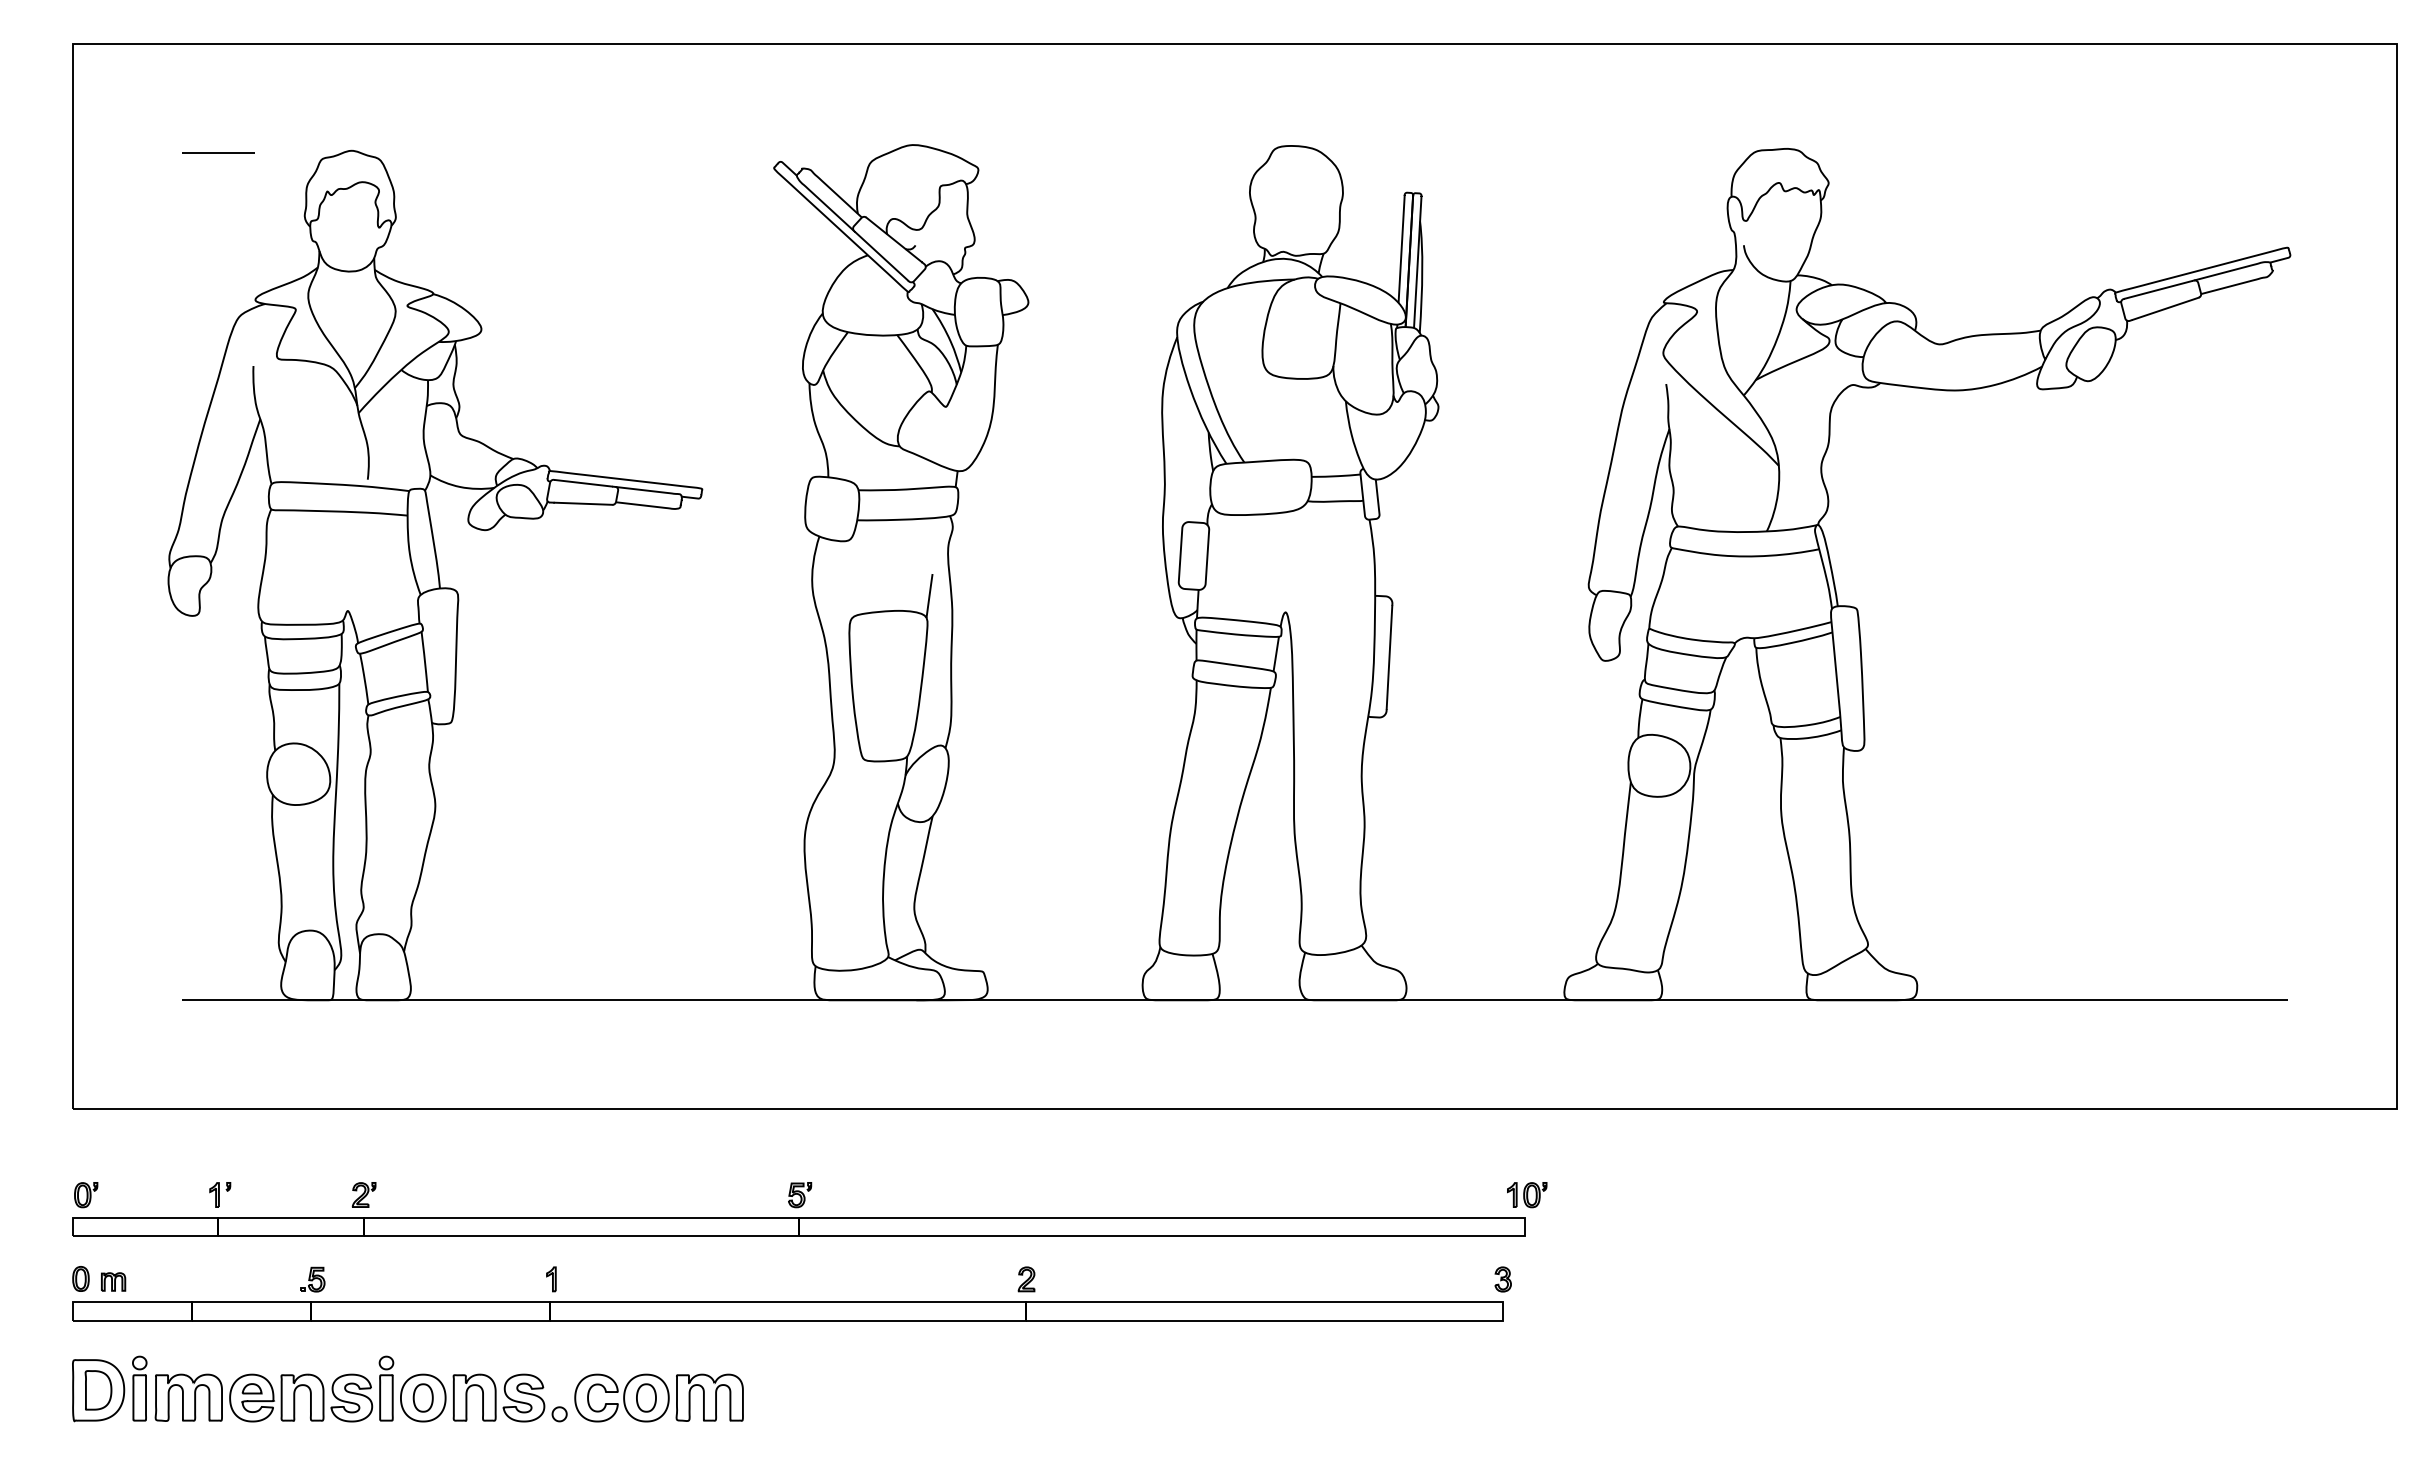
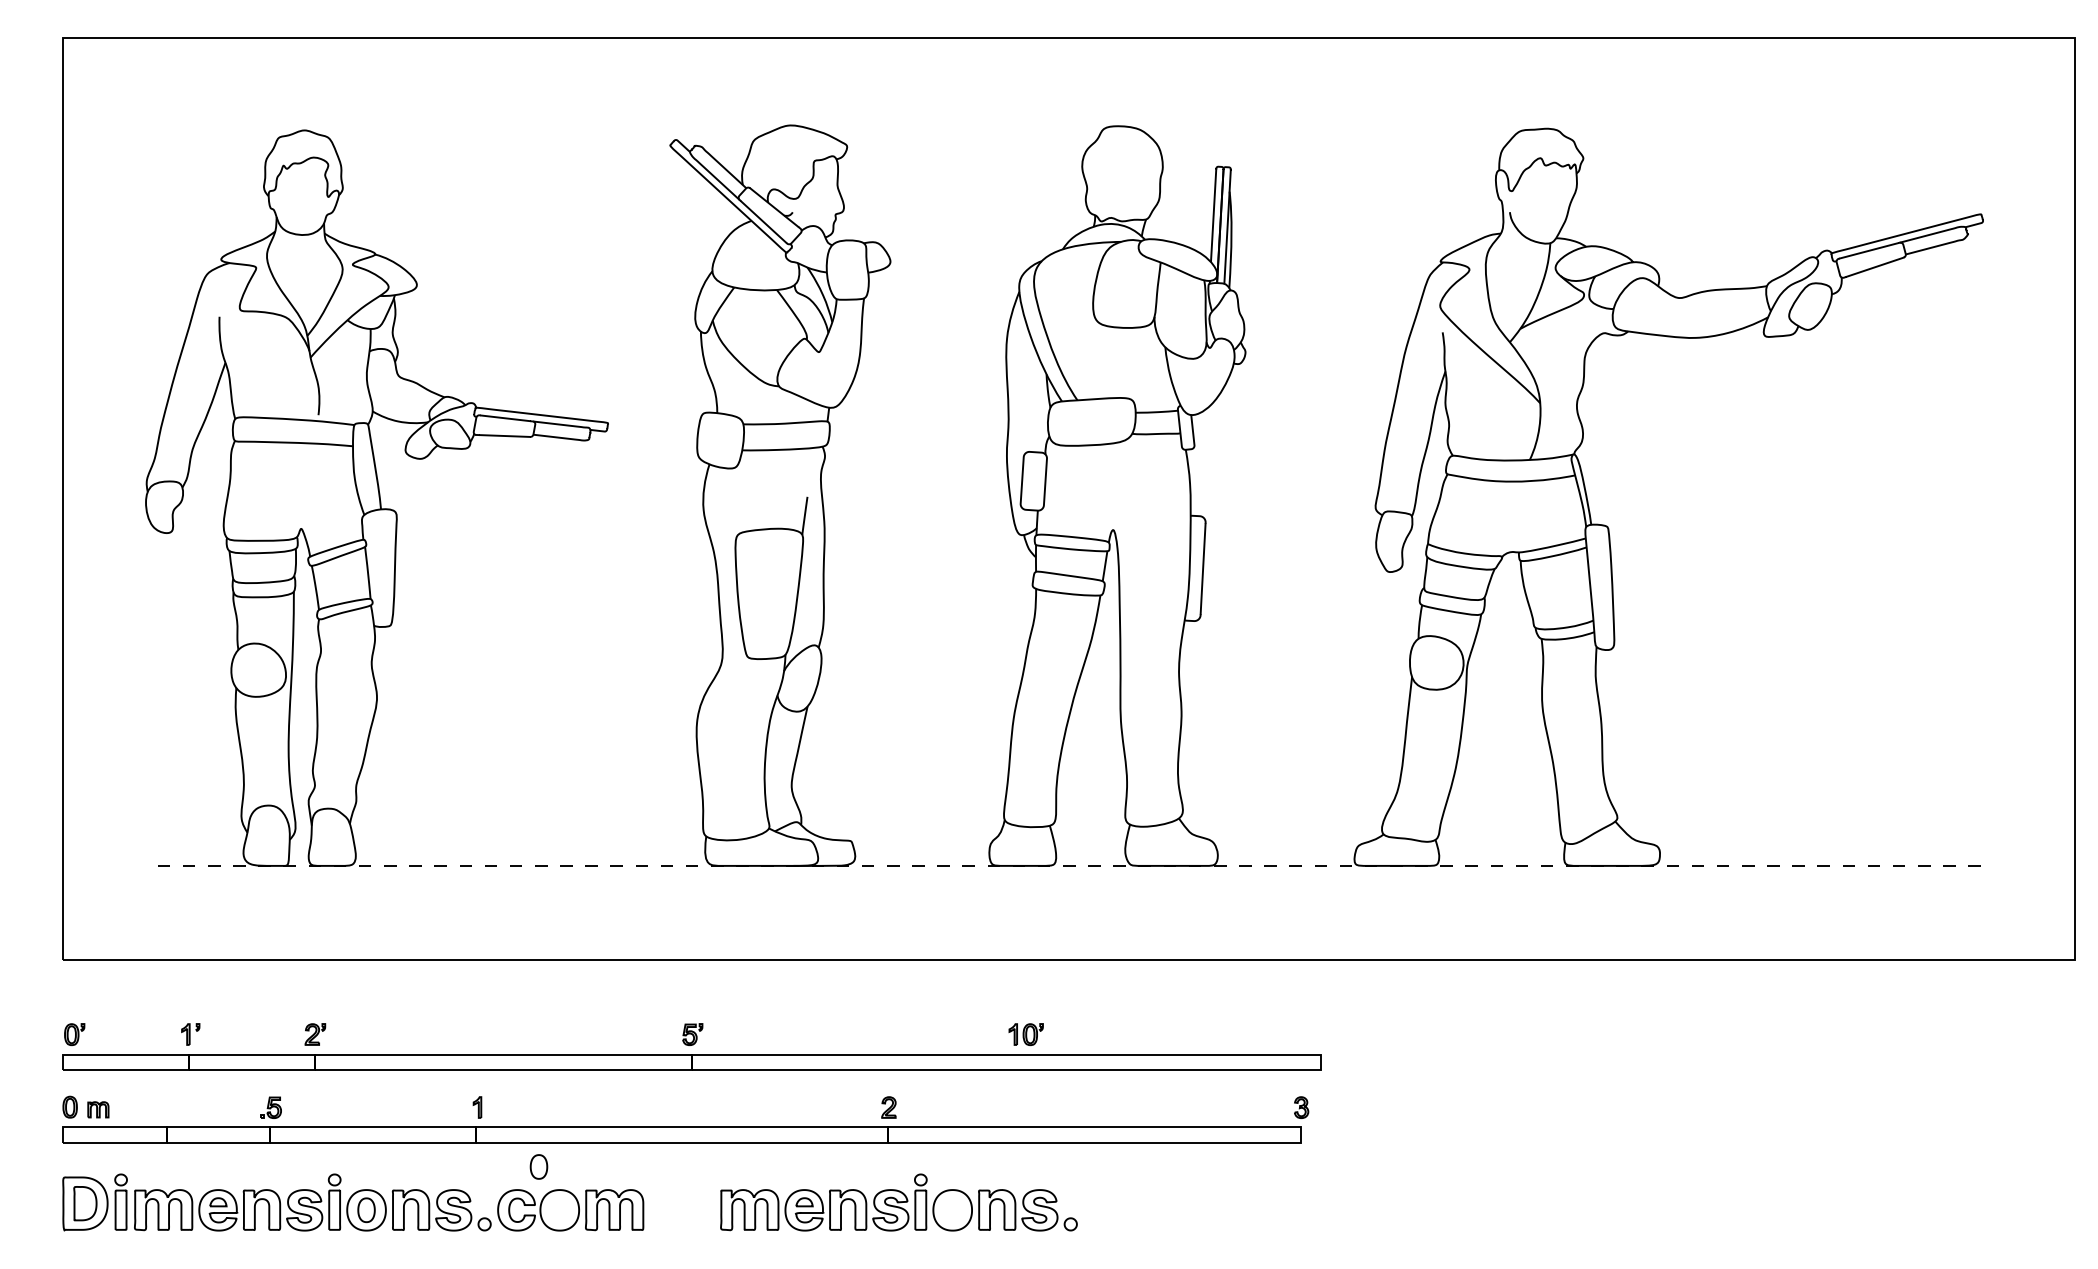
line: (218, 152) -> (189, 131), removed
line: (1234, 1000) -> (1068, 866), solid -> dashed
part: (1527, 1195) -> (1026, 1034), moved
part: (1037, 1388) -> (898, 1202), added
part: (646, 1397) -> (539, 1166), moved

